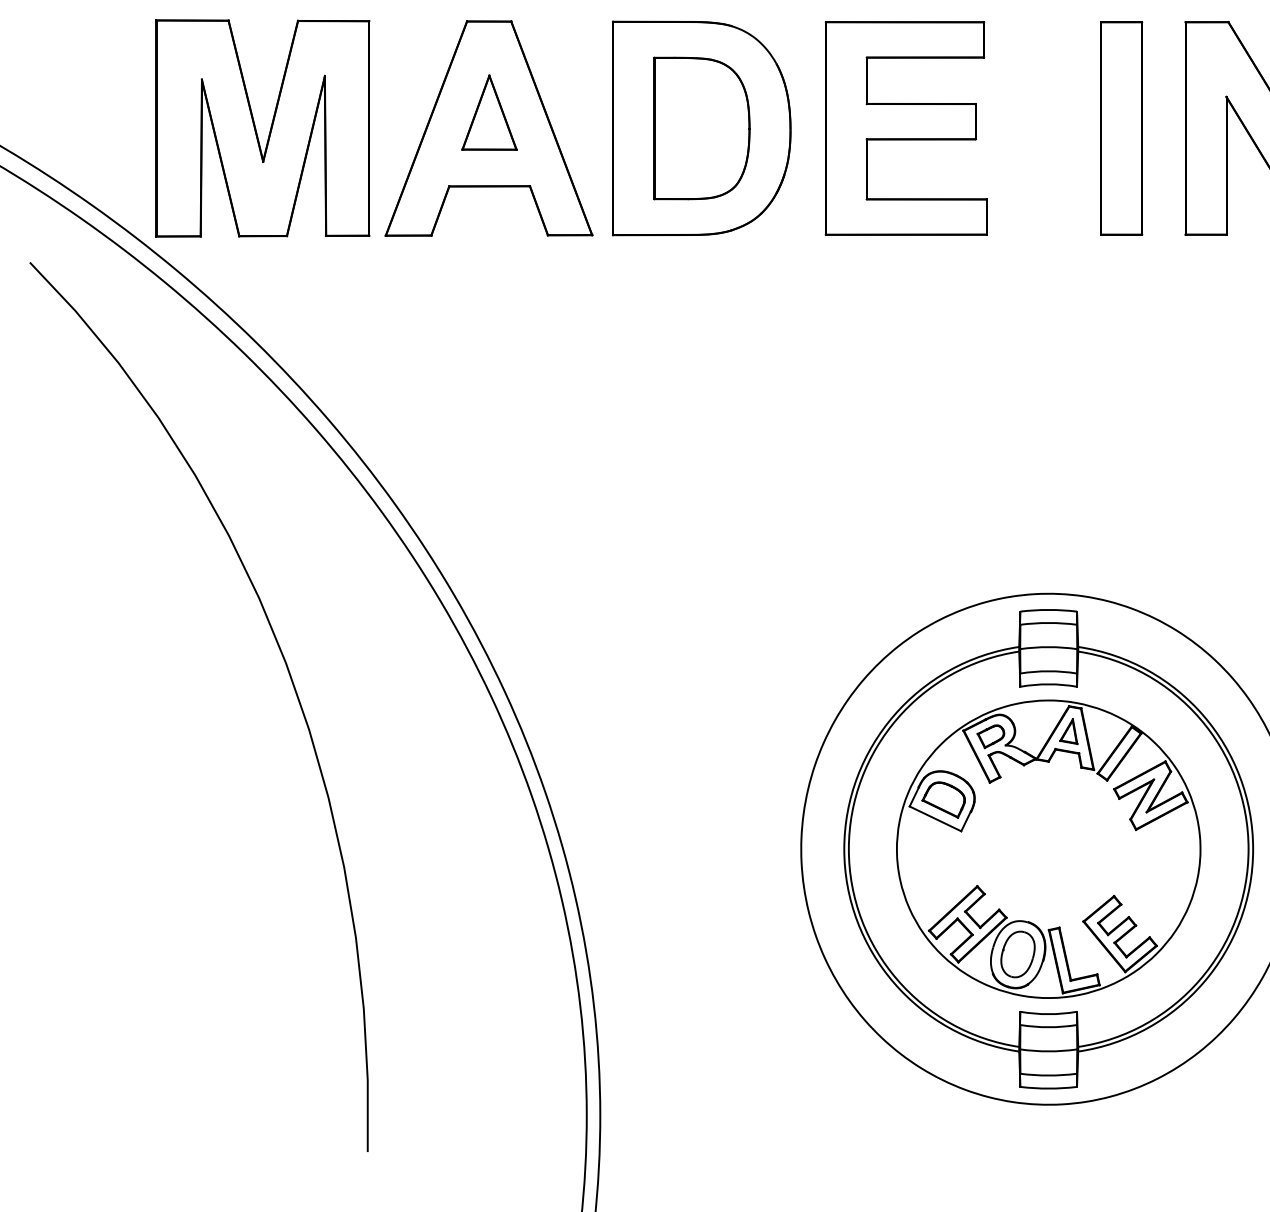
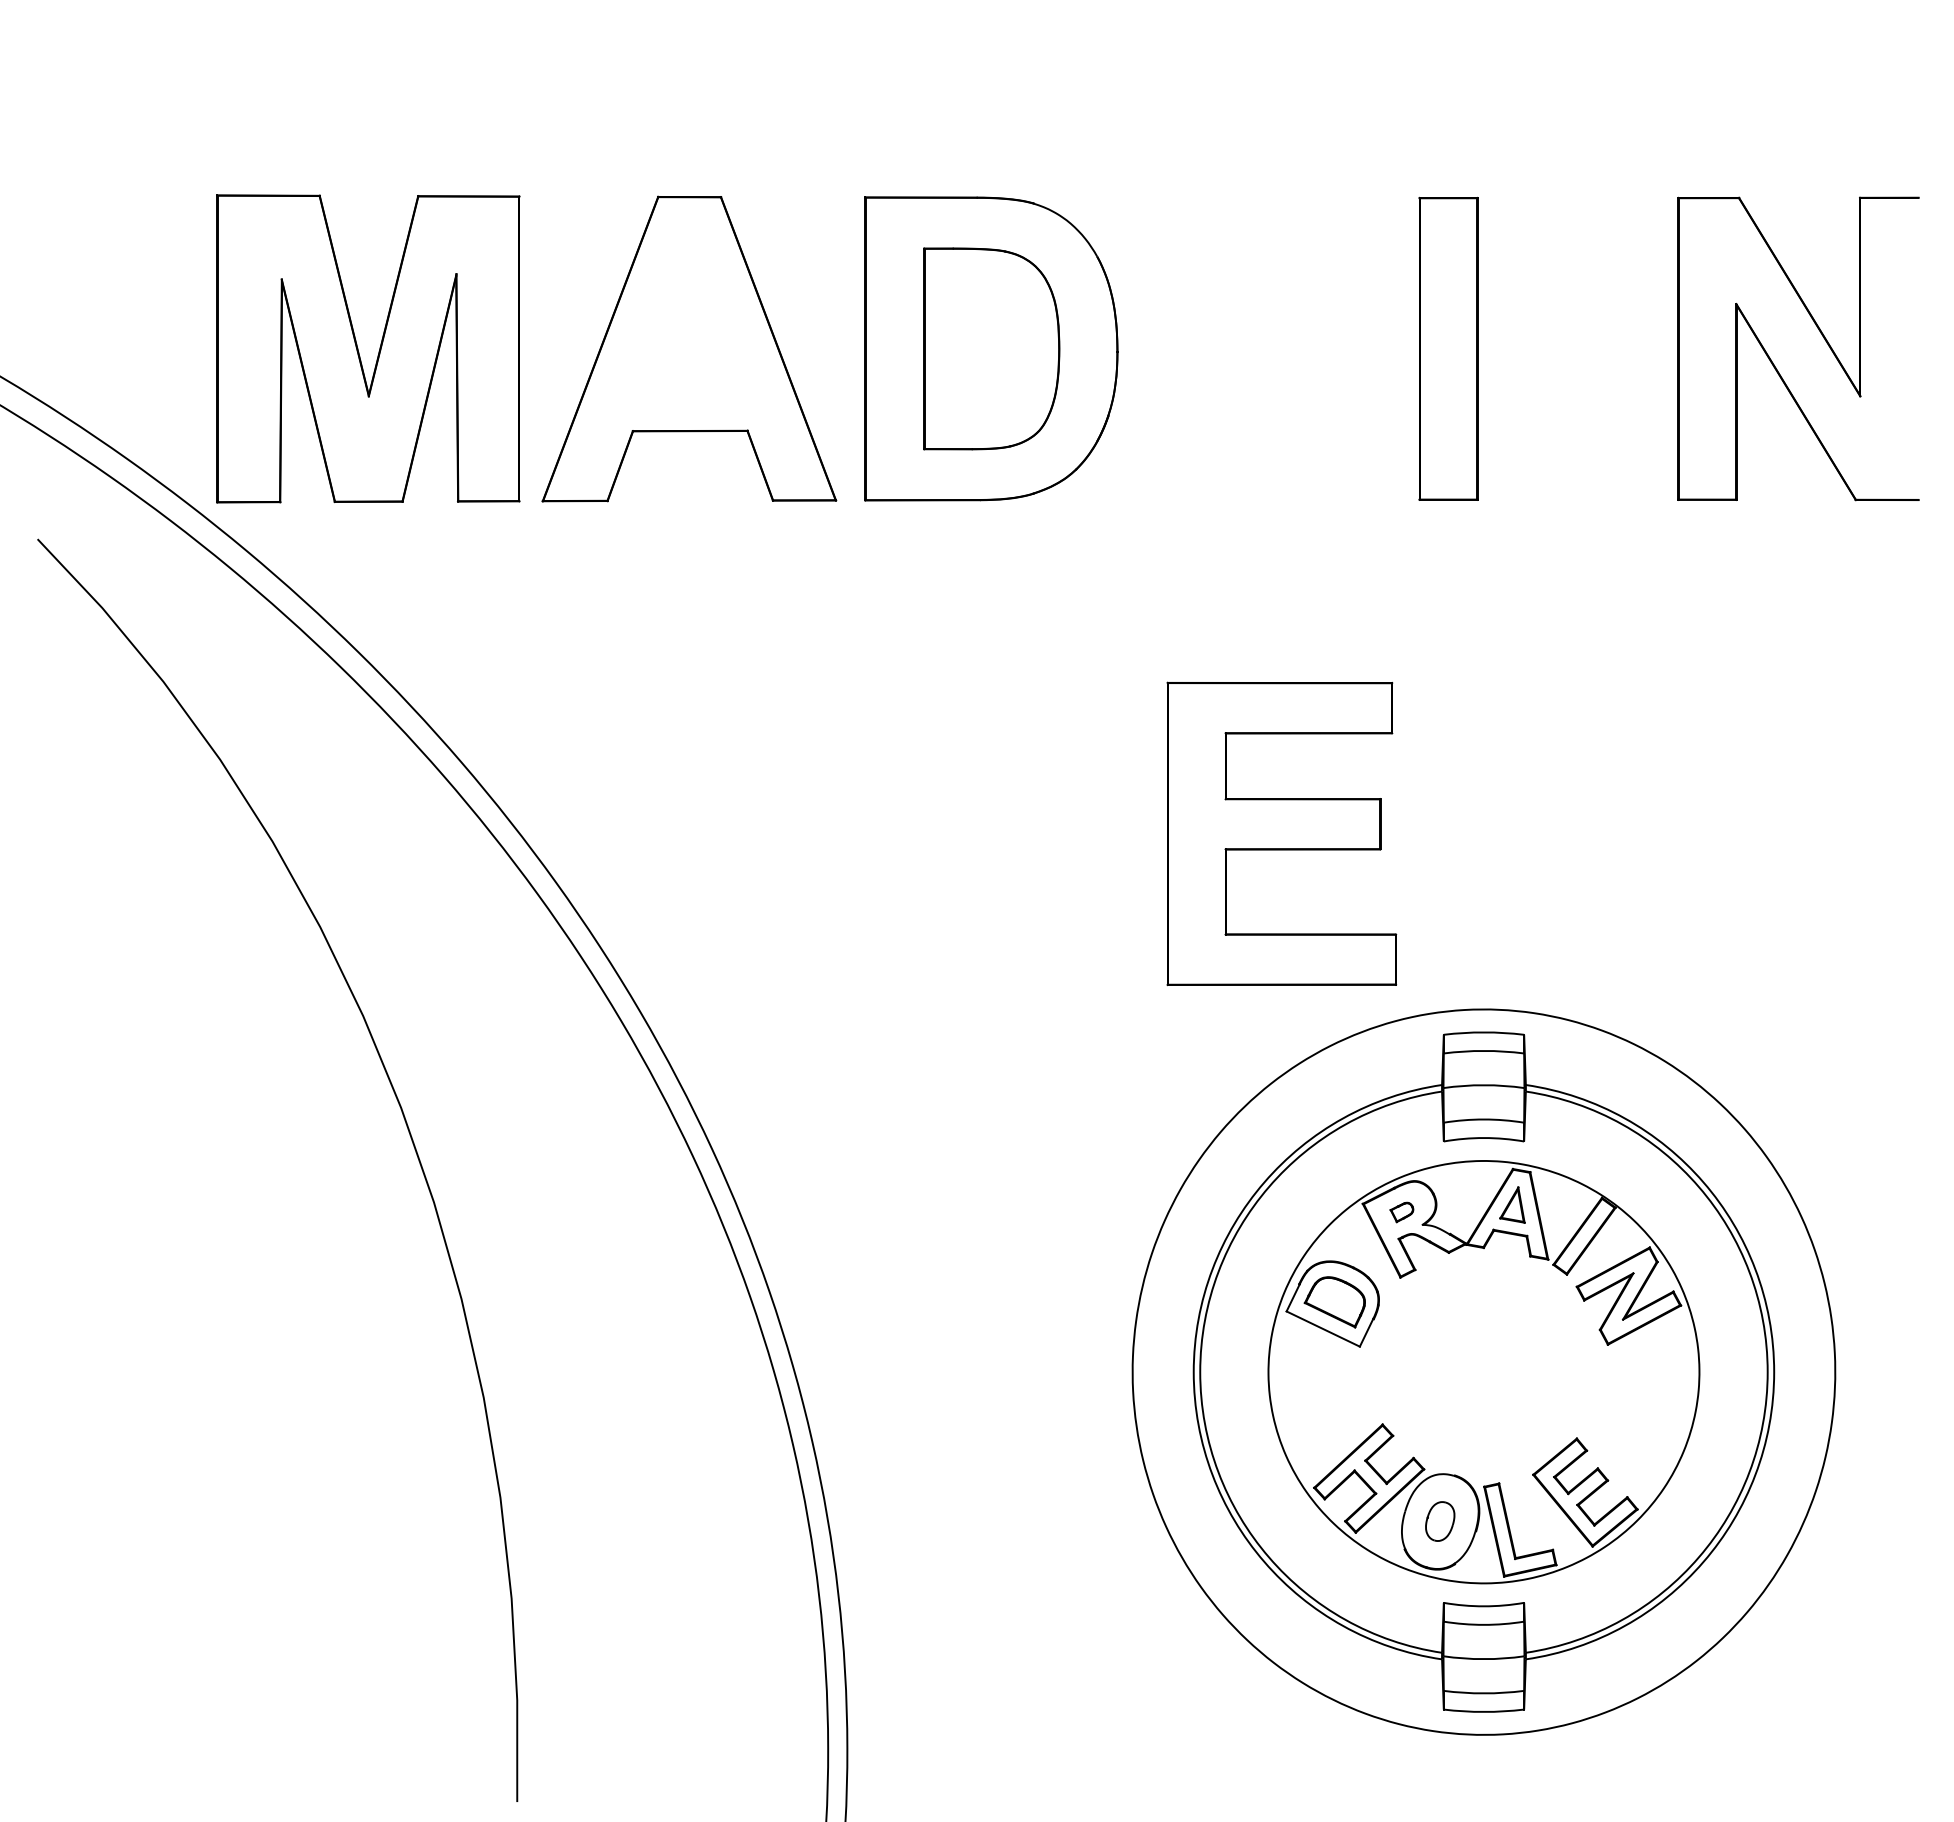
part: (489, 112) -> (689, 326), removed
part: (906, 128) -> (1281, 833), moved
part: (1121, 128) -> (1448, 348), moved
part: (990, 736) -> (1401, 1212), size x0.6
part: (1017, 954) -> (1439, 1521), size x0.6

